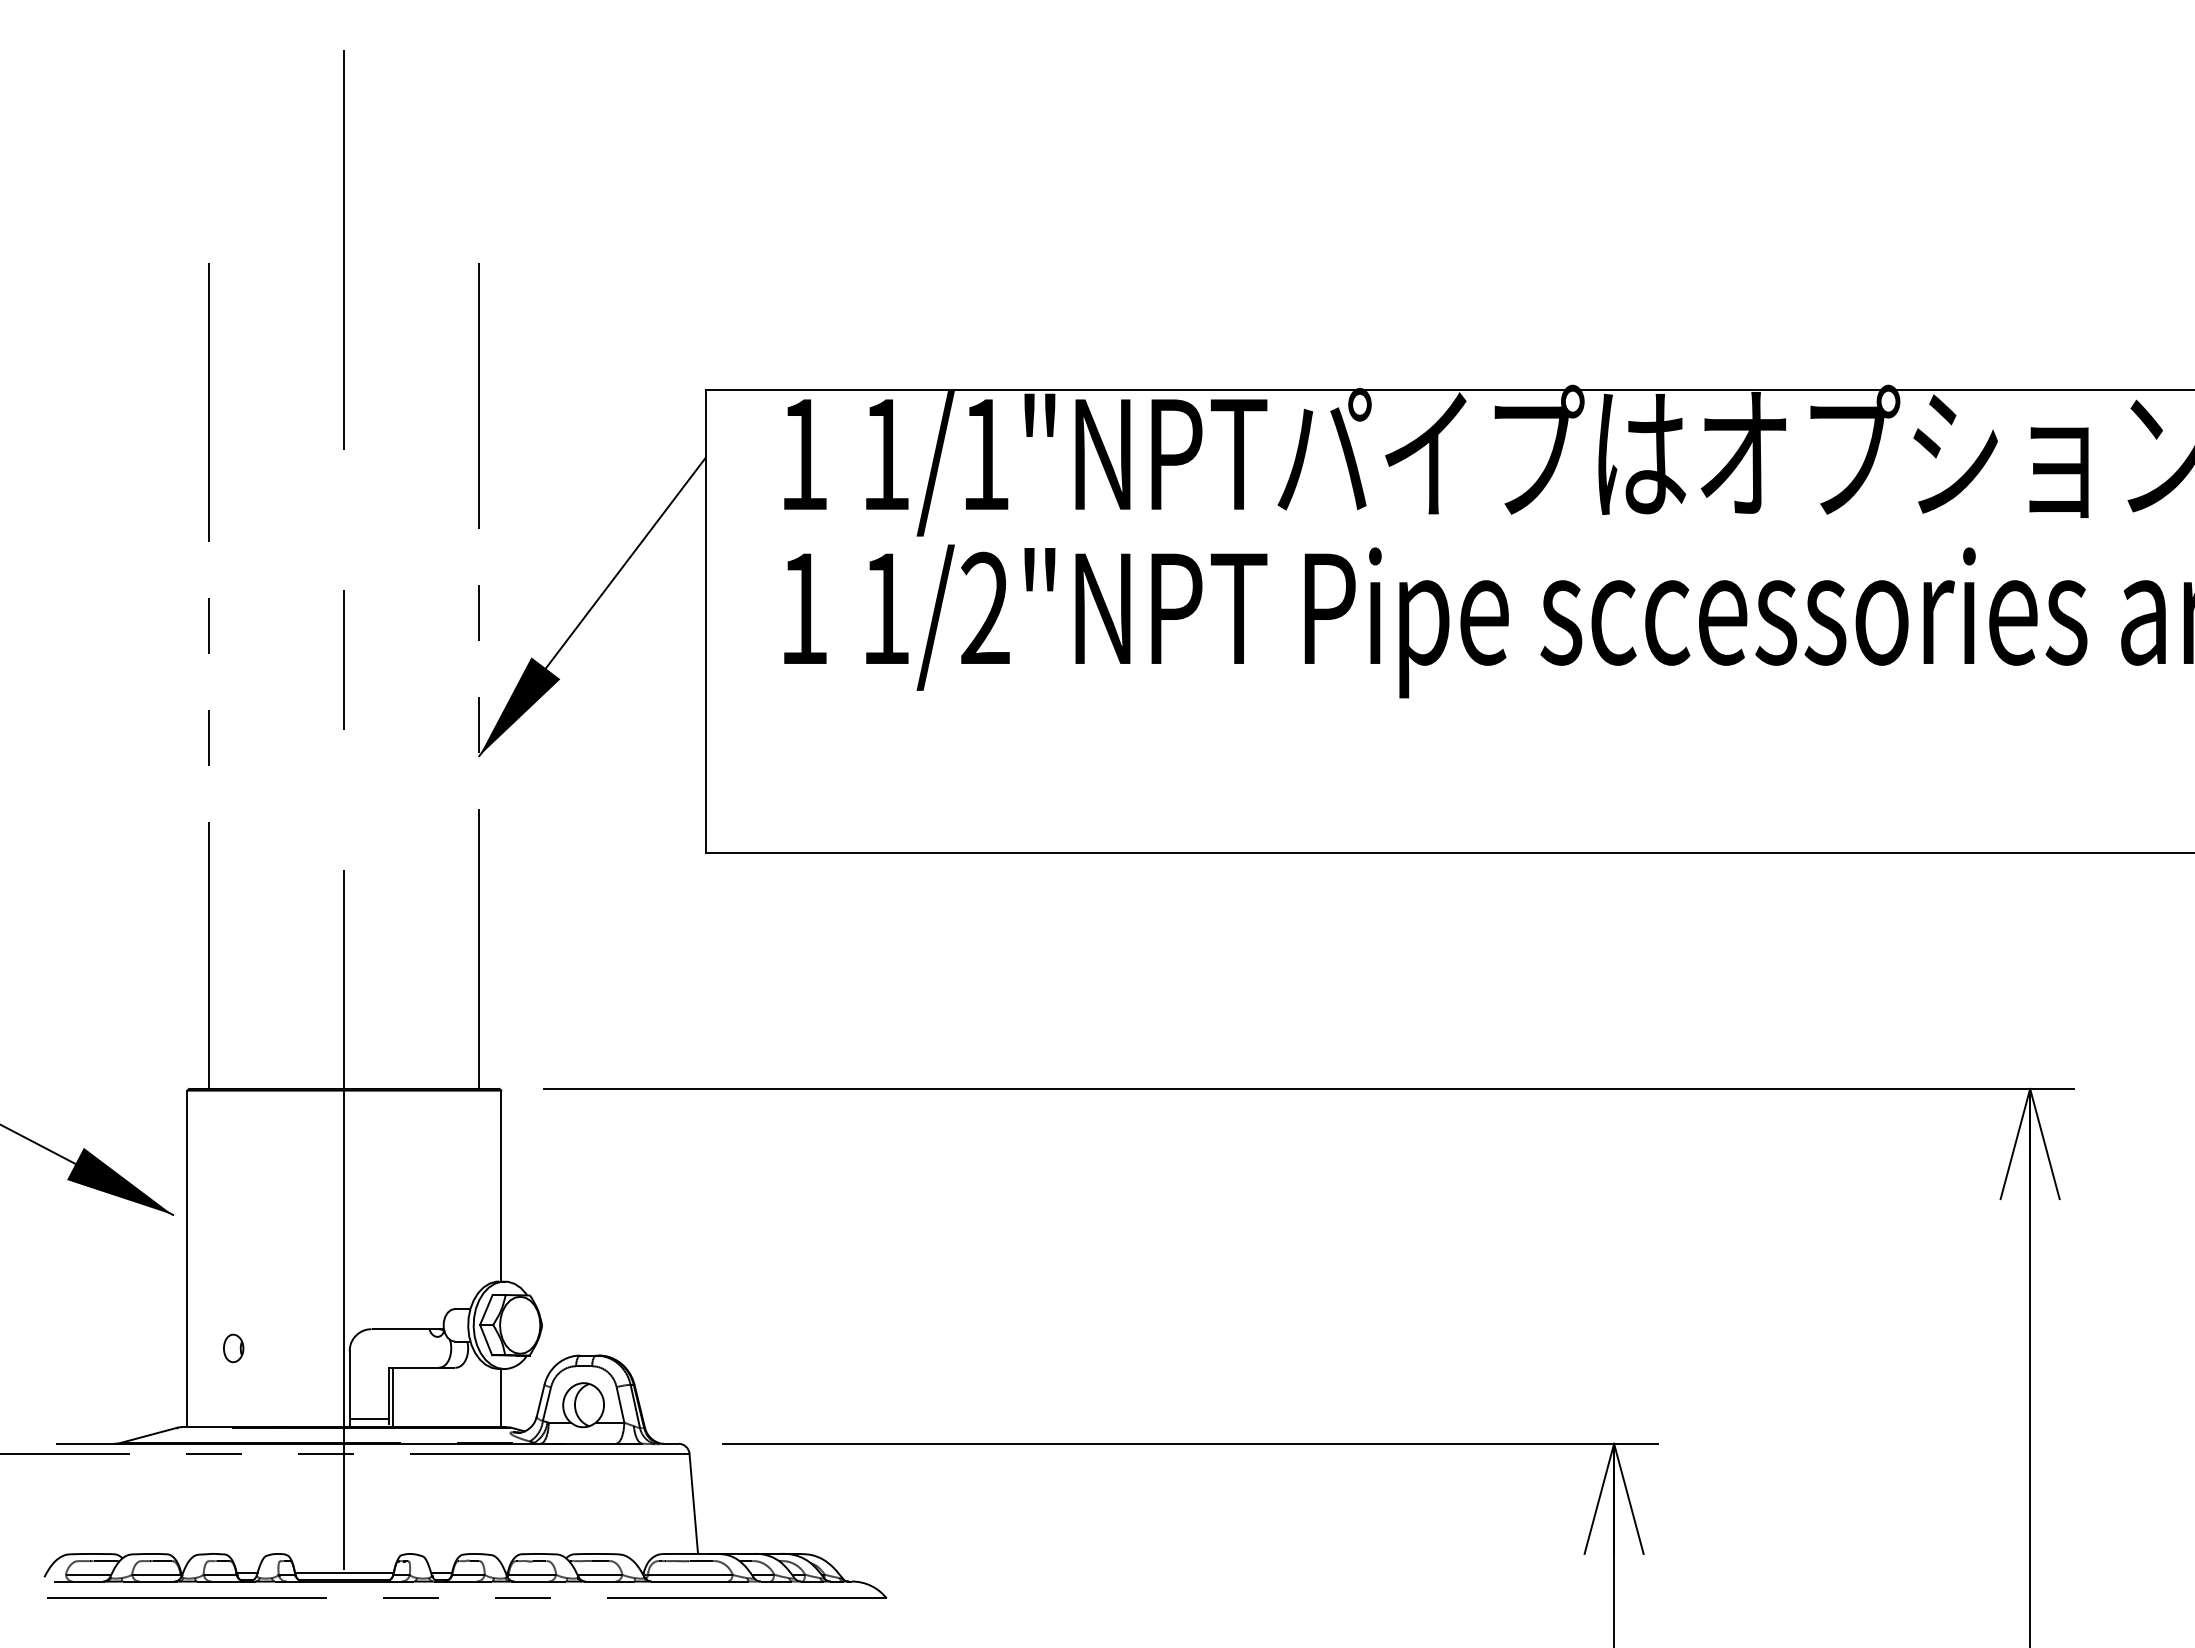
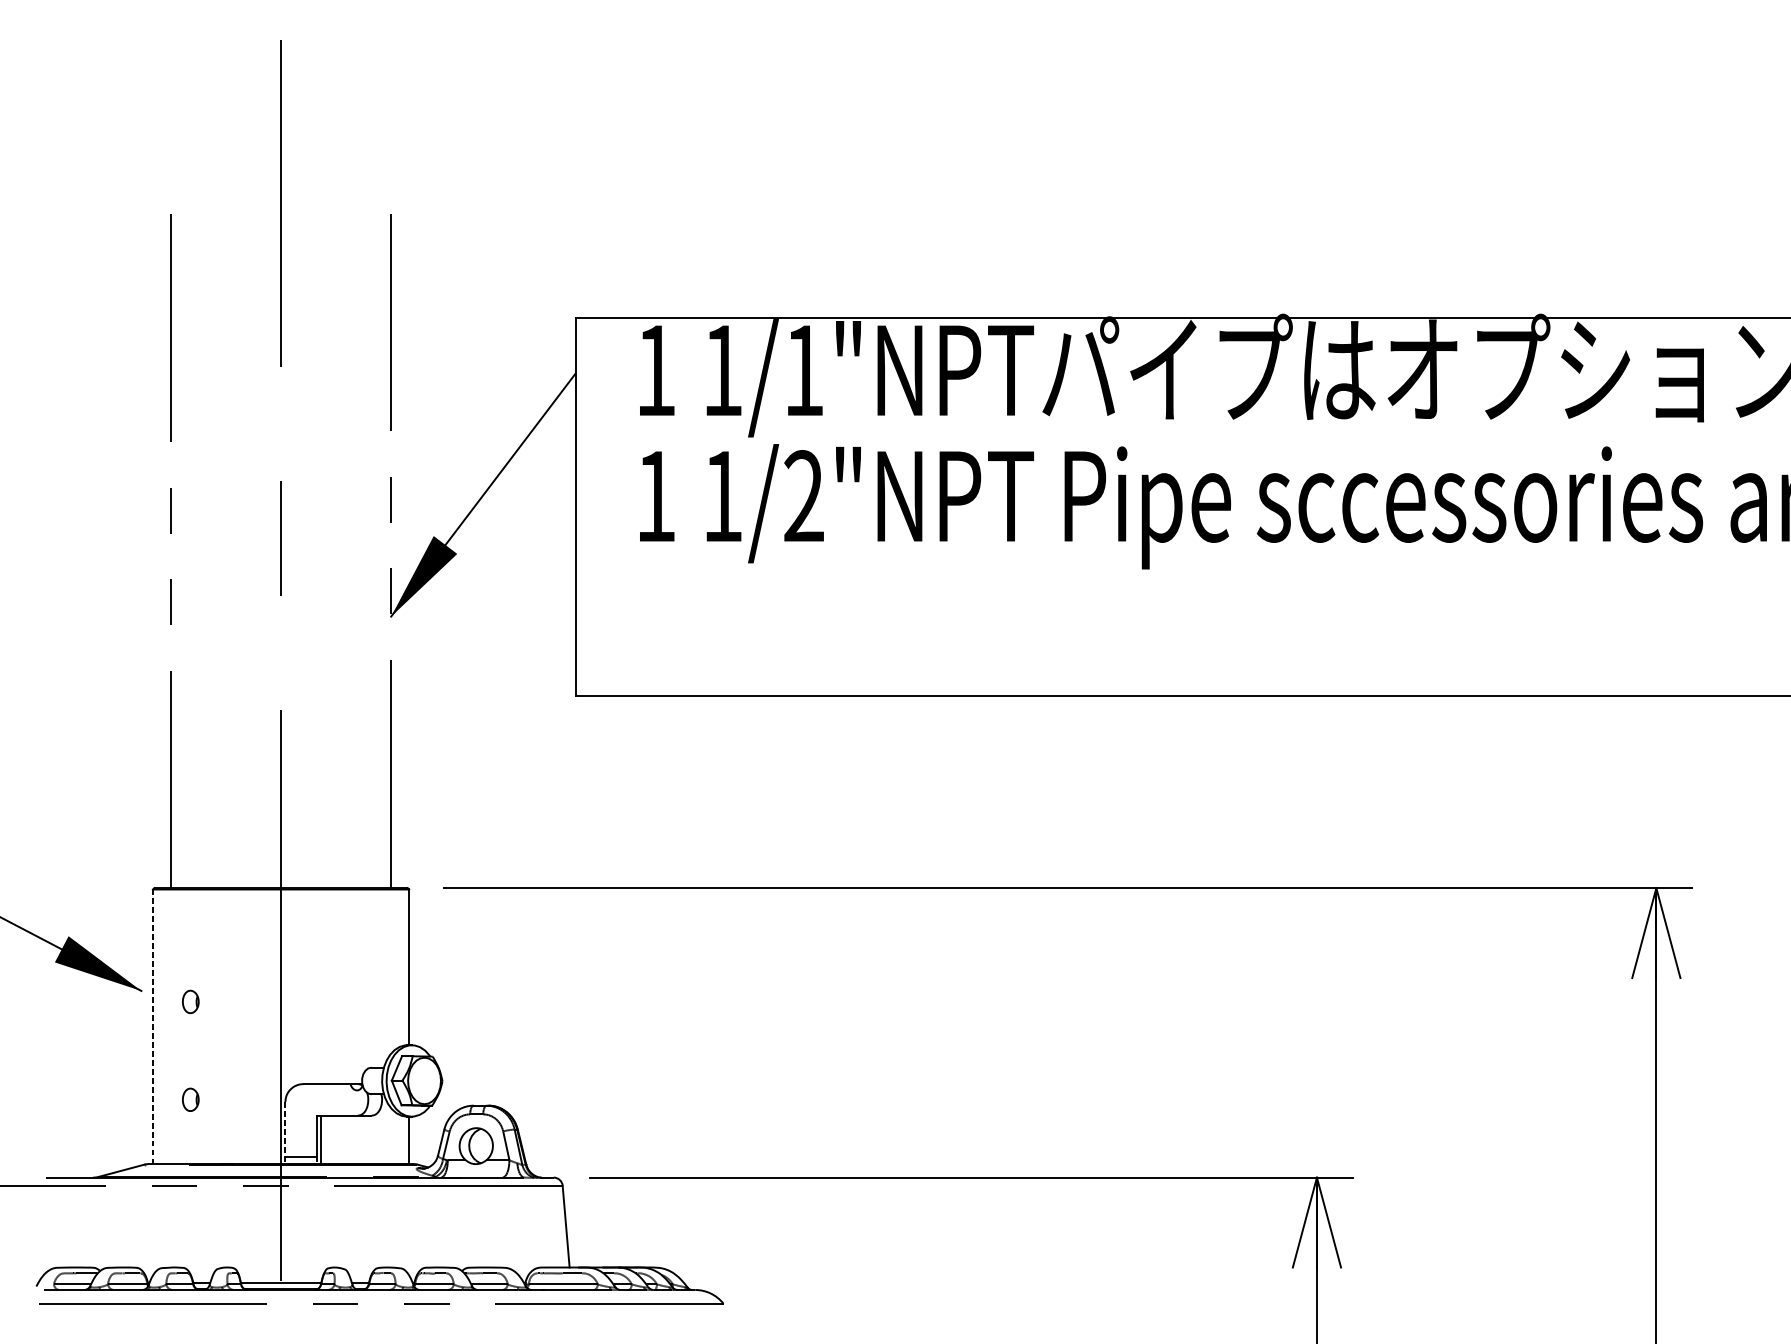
part: (233, 1228) -> (190, 1001), added
line: (187, 1259) -> (153, 1027), solid -> dashed
line: (349, 1389) -> (285, 1133), solid -> dashed

